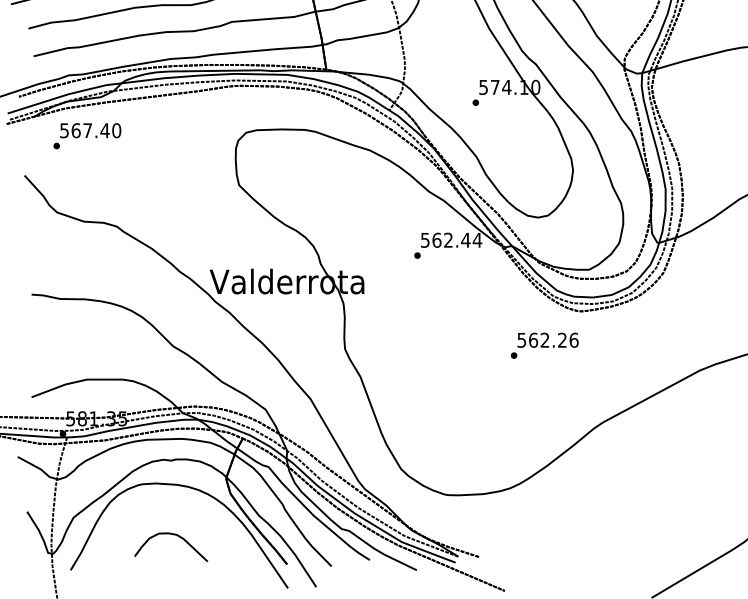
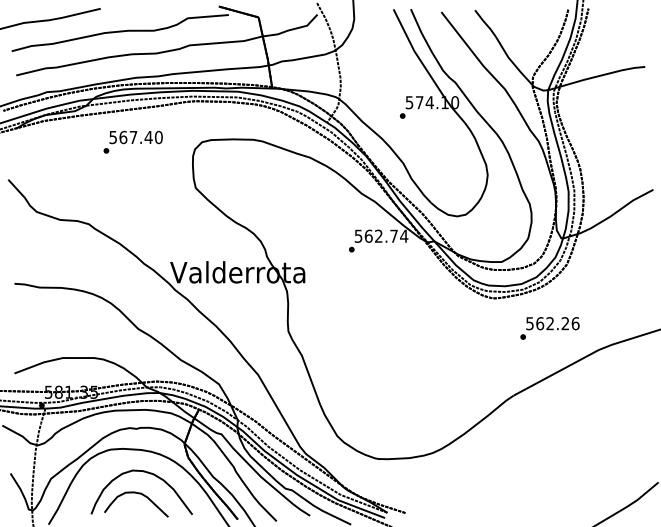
text: (86, 135) -> (132, 141), moved
text: (465, 239) -> (393, 235), 562.44 -> 562.74
text: (544, 345) -> (549, 328), moved
curve: (182, 511) -> (146, 473), added

